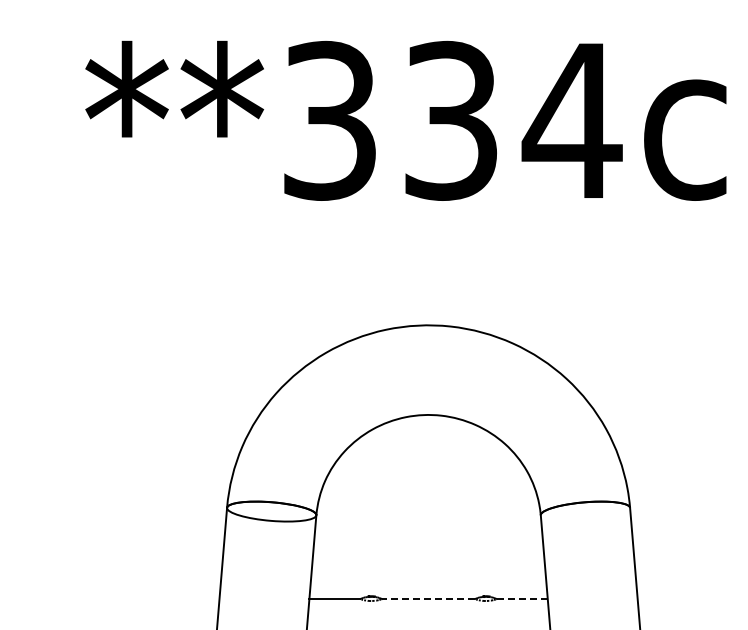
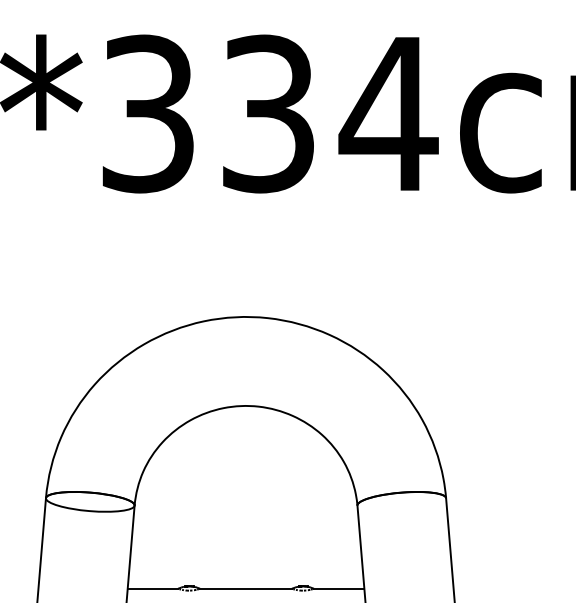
line: (428, 599) -> (245, 589), dashed -> solid
line: (521, 599) -> (338, 589), dashed -> solid

